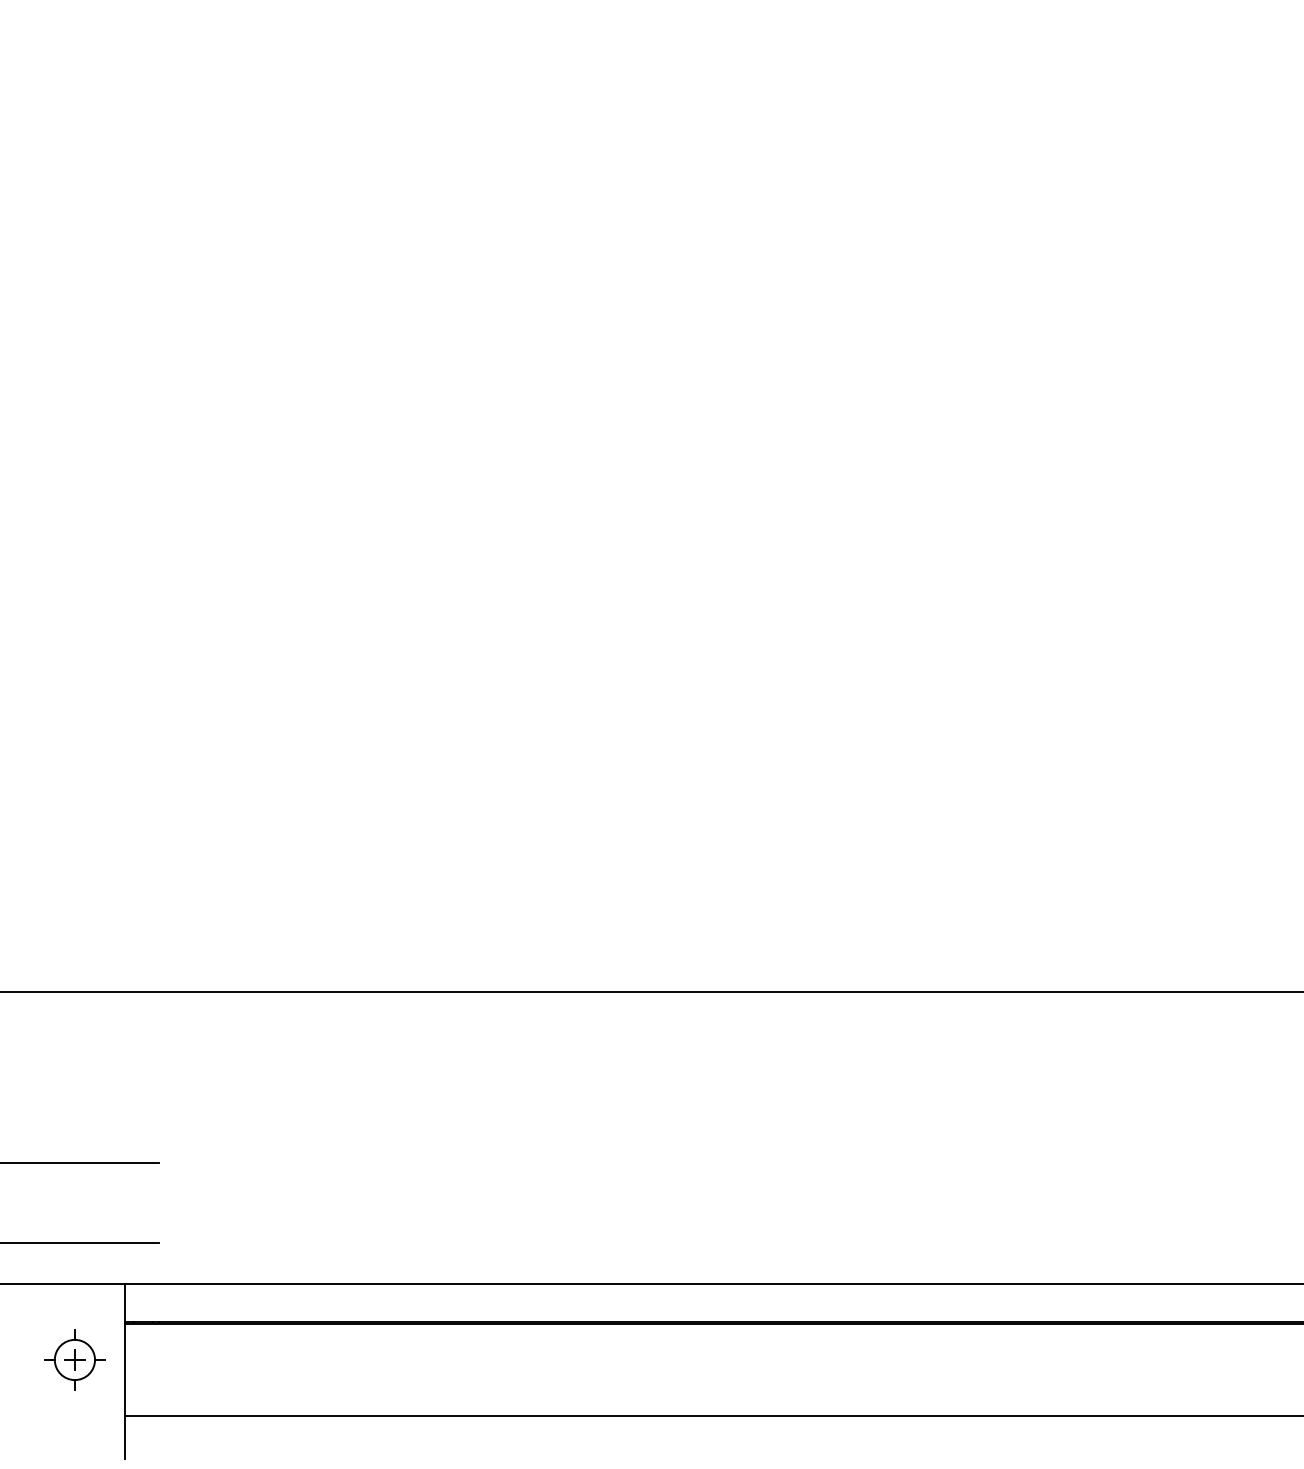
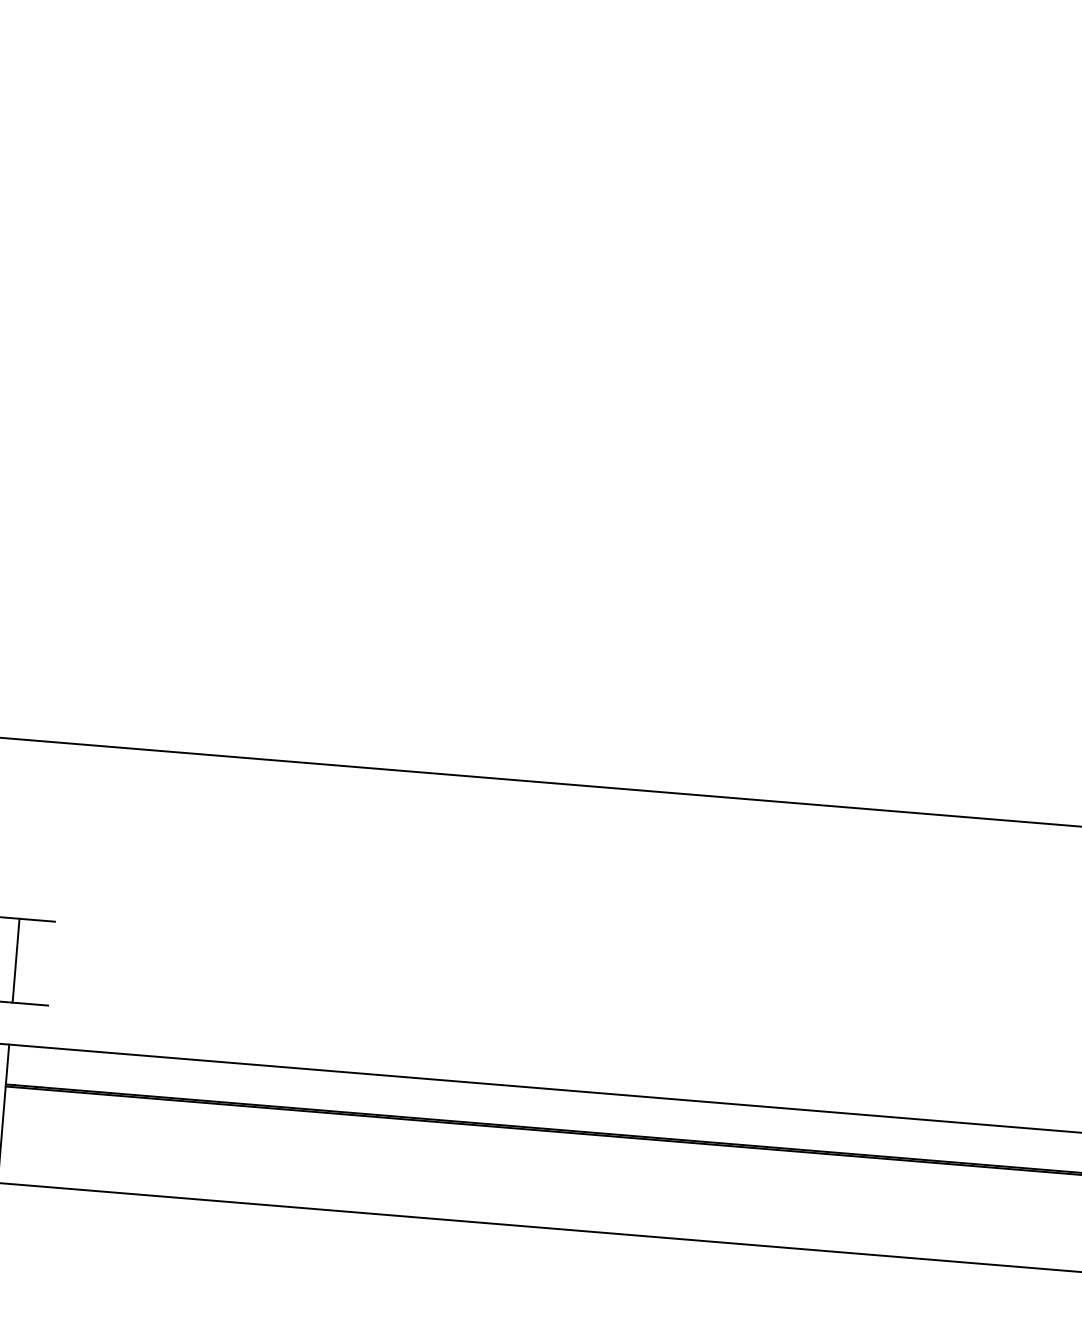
line: (125, 1203) -> (16, 961), added

